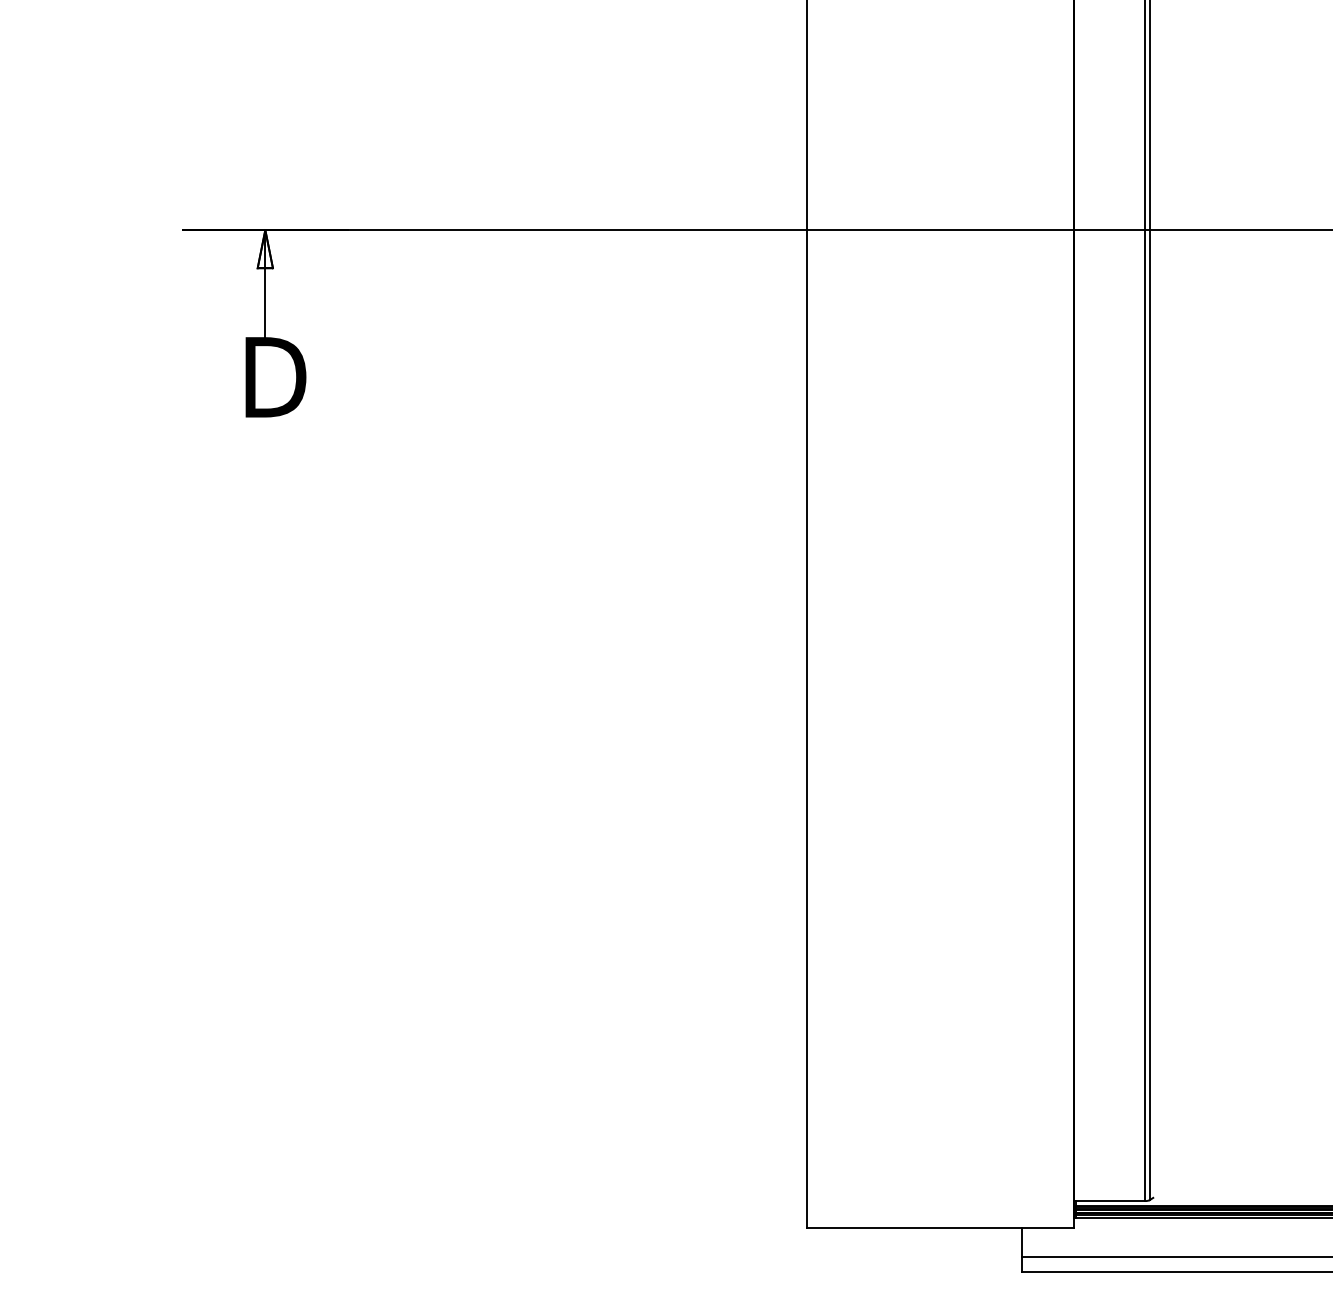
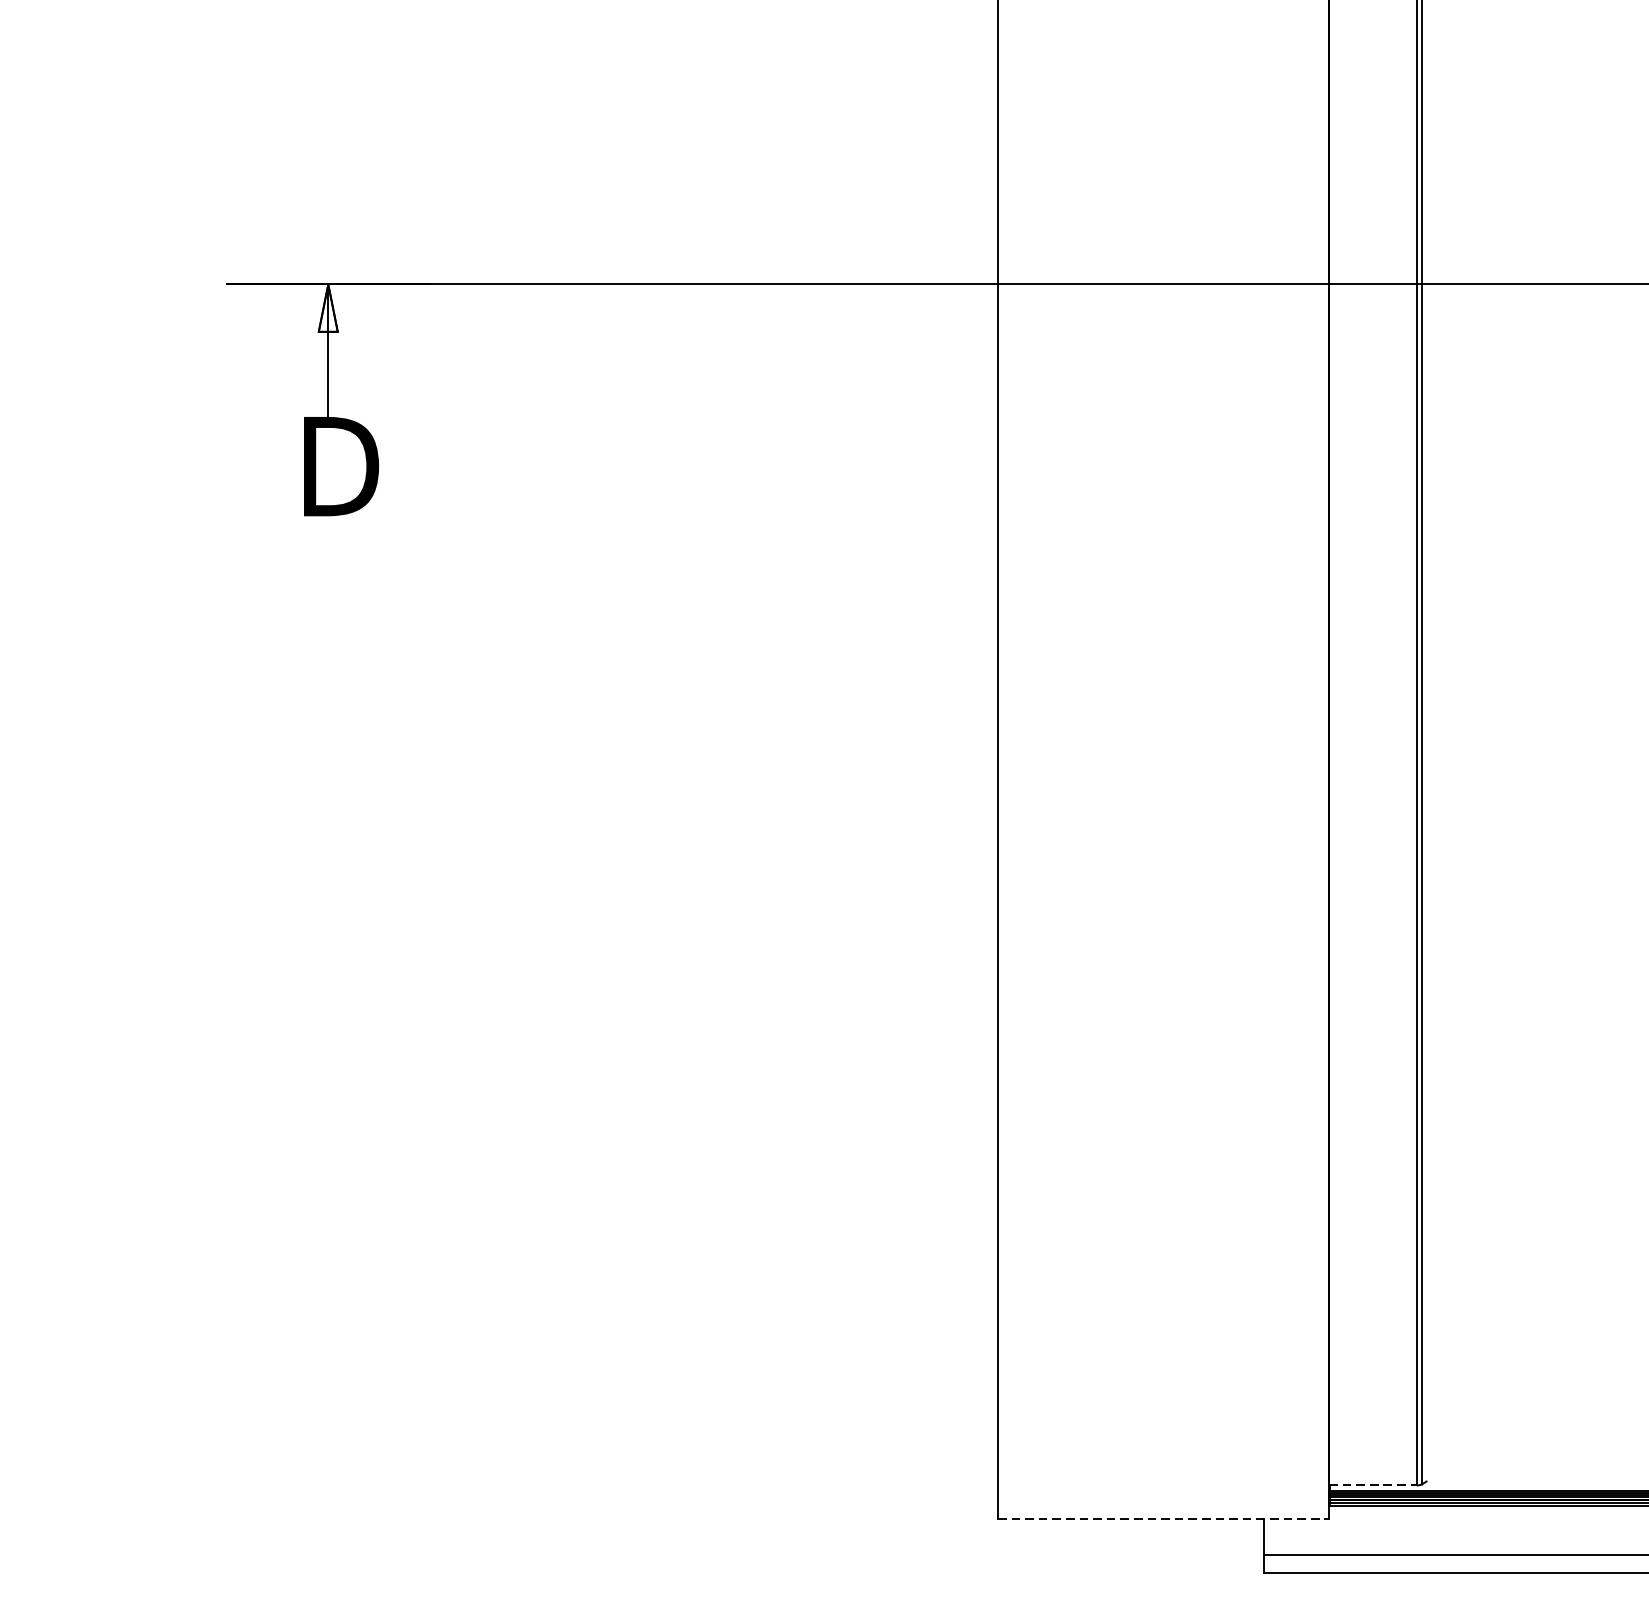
line: (1110, 1201) -> (1373, 1485), solid -> dashed
line: (940, 1228) -> (1163, 1519), solid -> dashed

